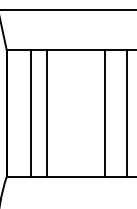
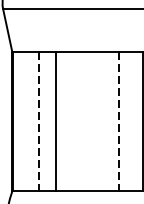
line: (31, 113) -> (39, 121), solid -> dashed
line: (104, 113) -> (118, 121), solid -> dashed

